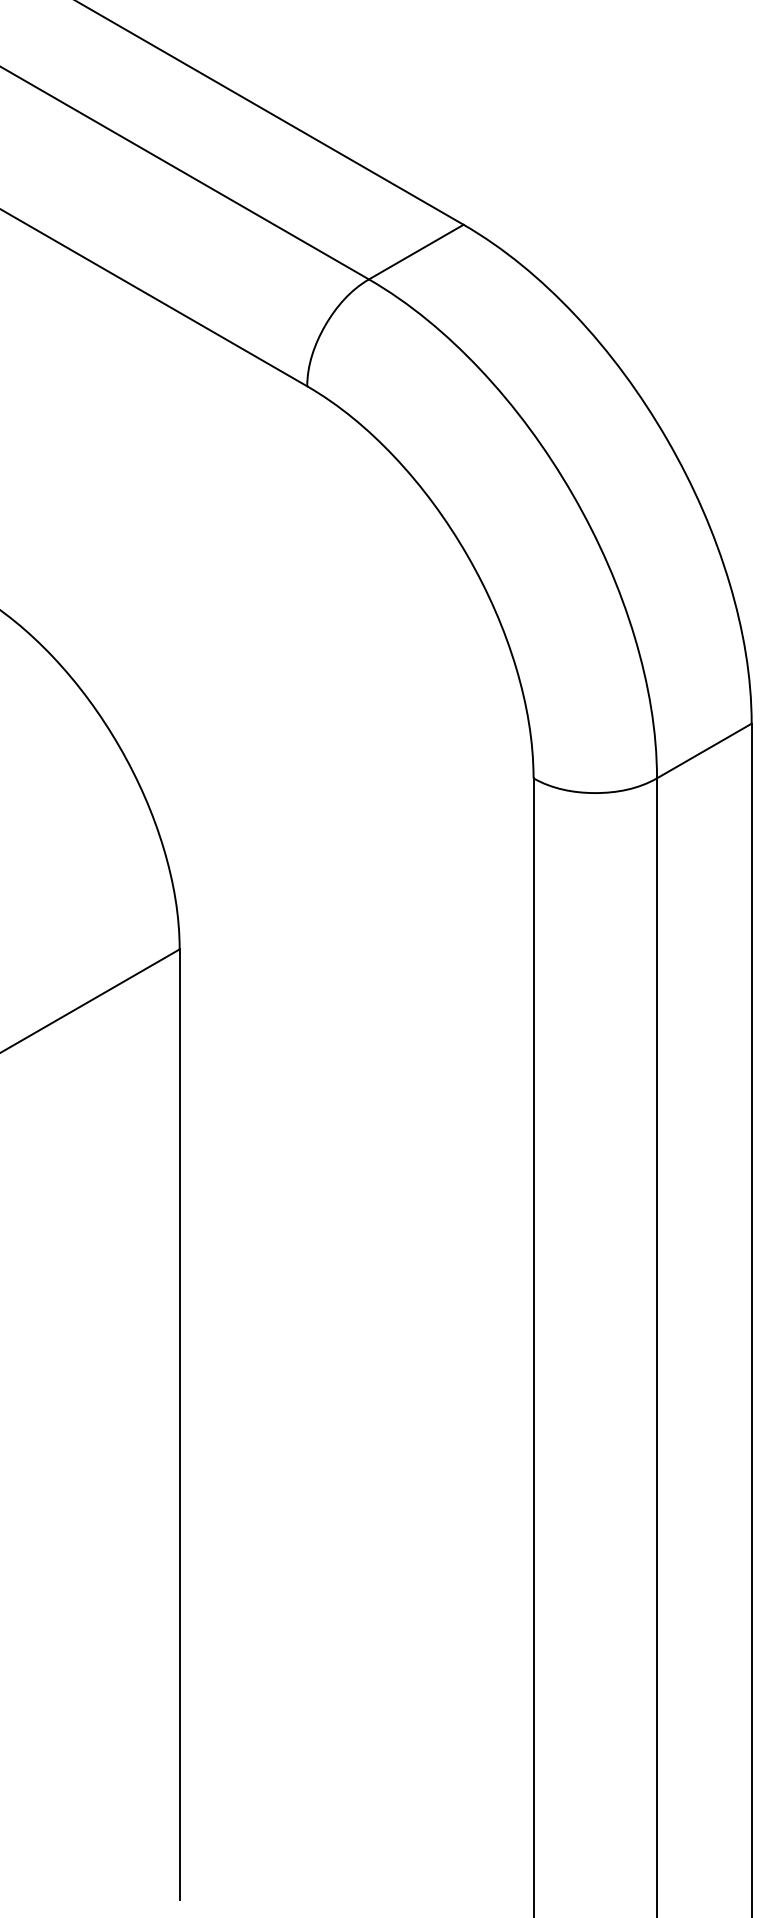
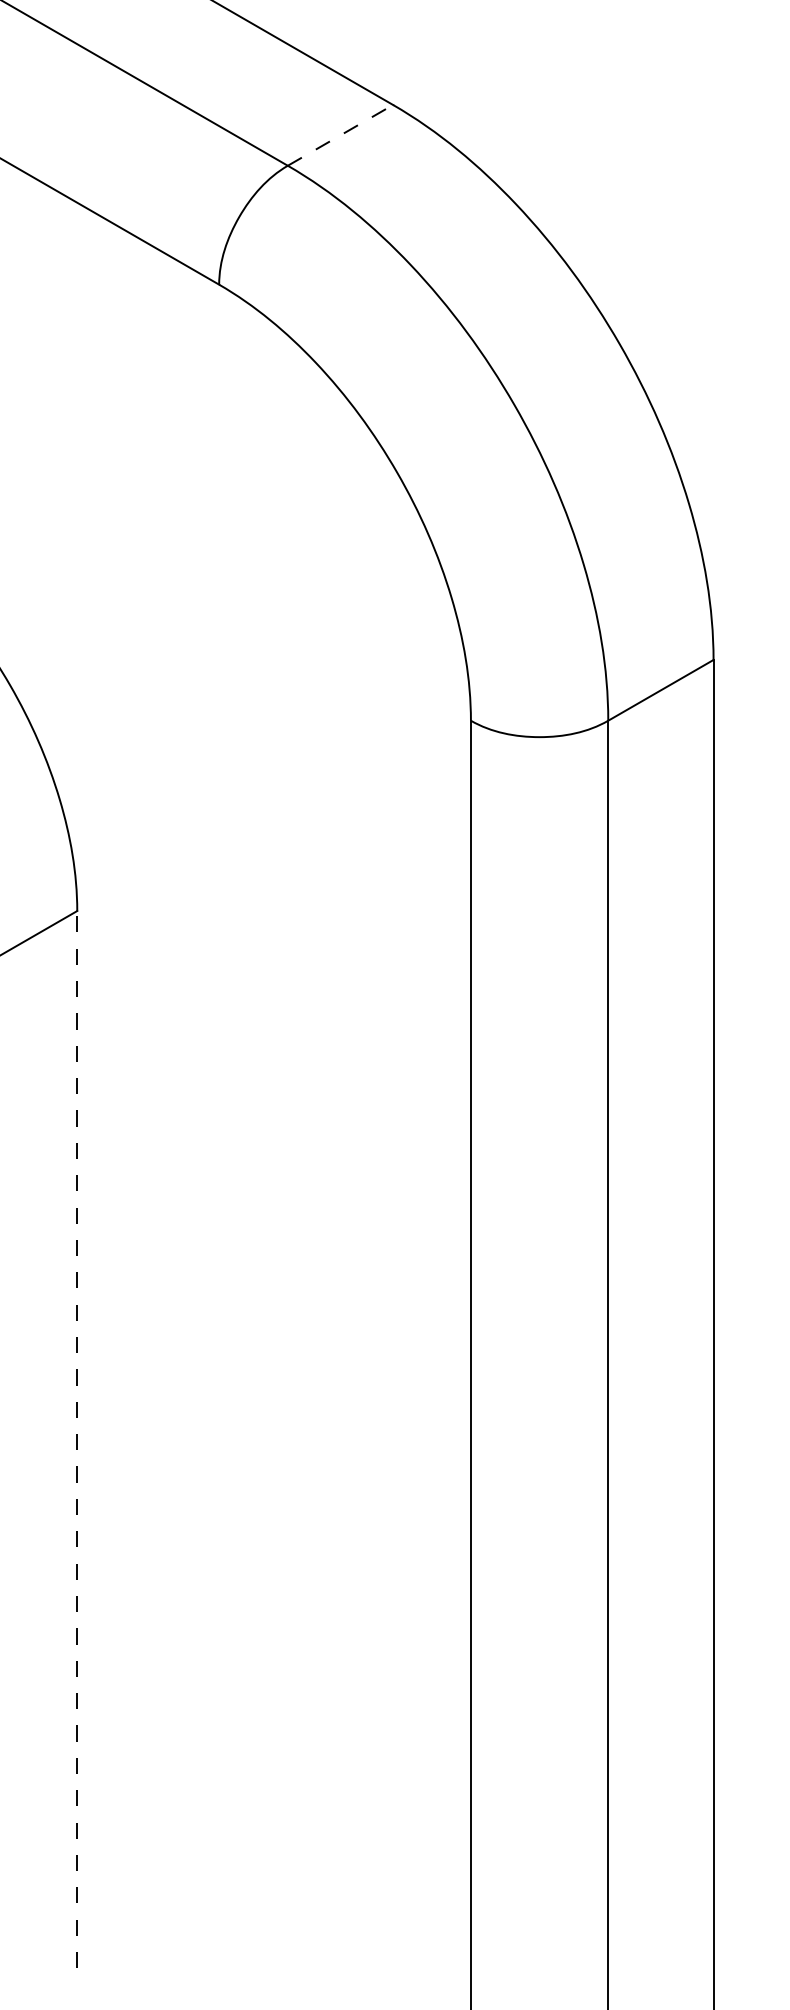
line: (416, 252) -> (340, 135), solid -> dashed
line: (179, 1424) -> (77, 1439), solid -> dashed

